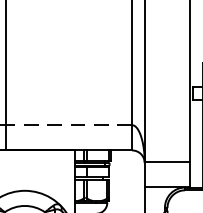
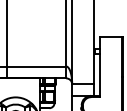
line: (68, 125) -> (36, 66), dashed -> solid

